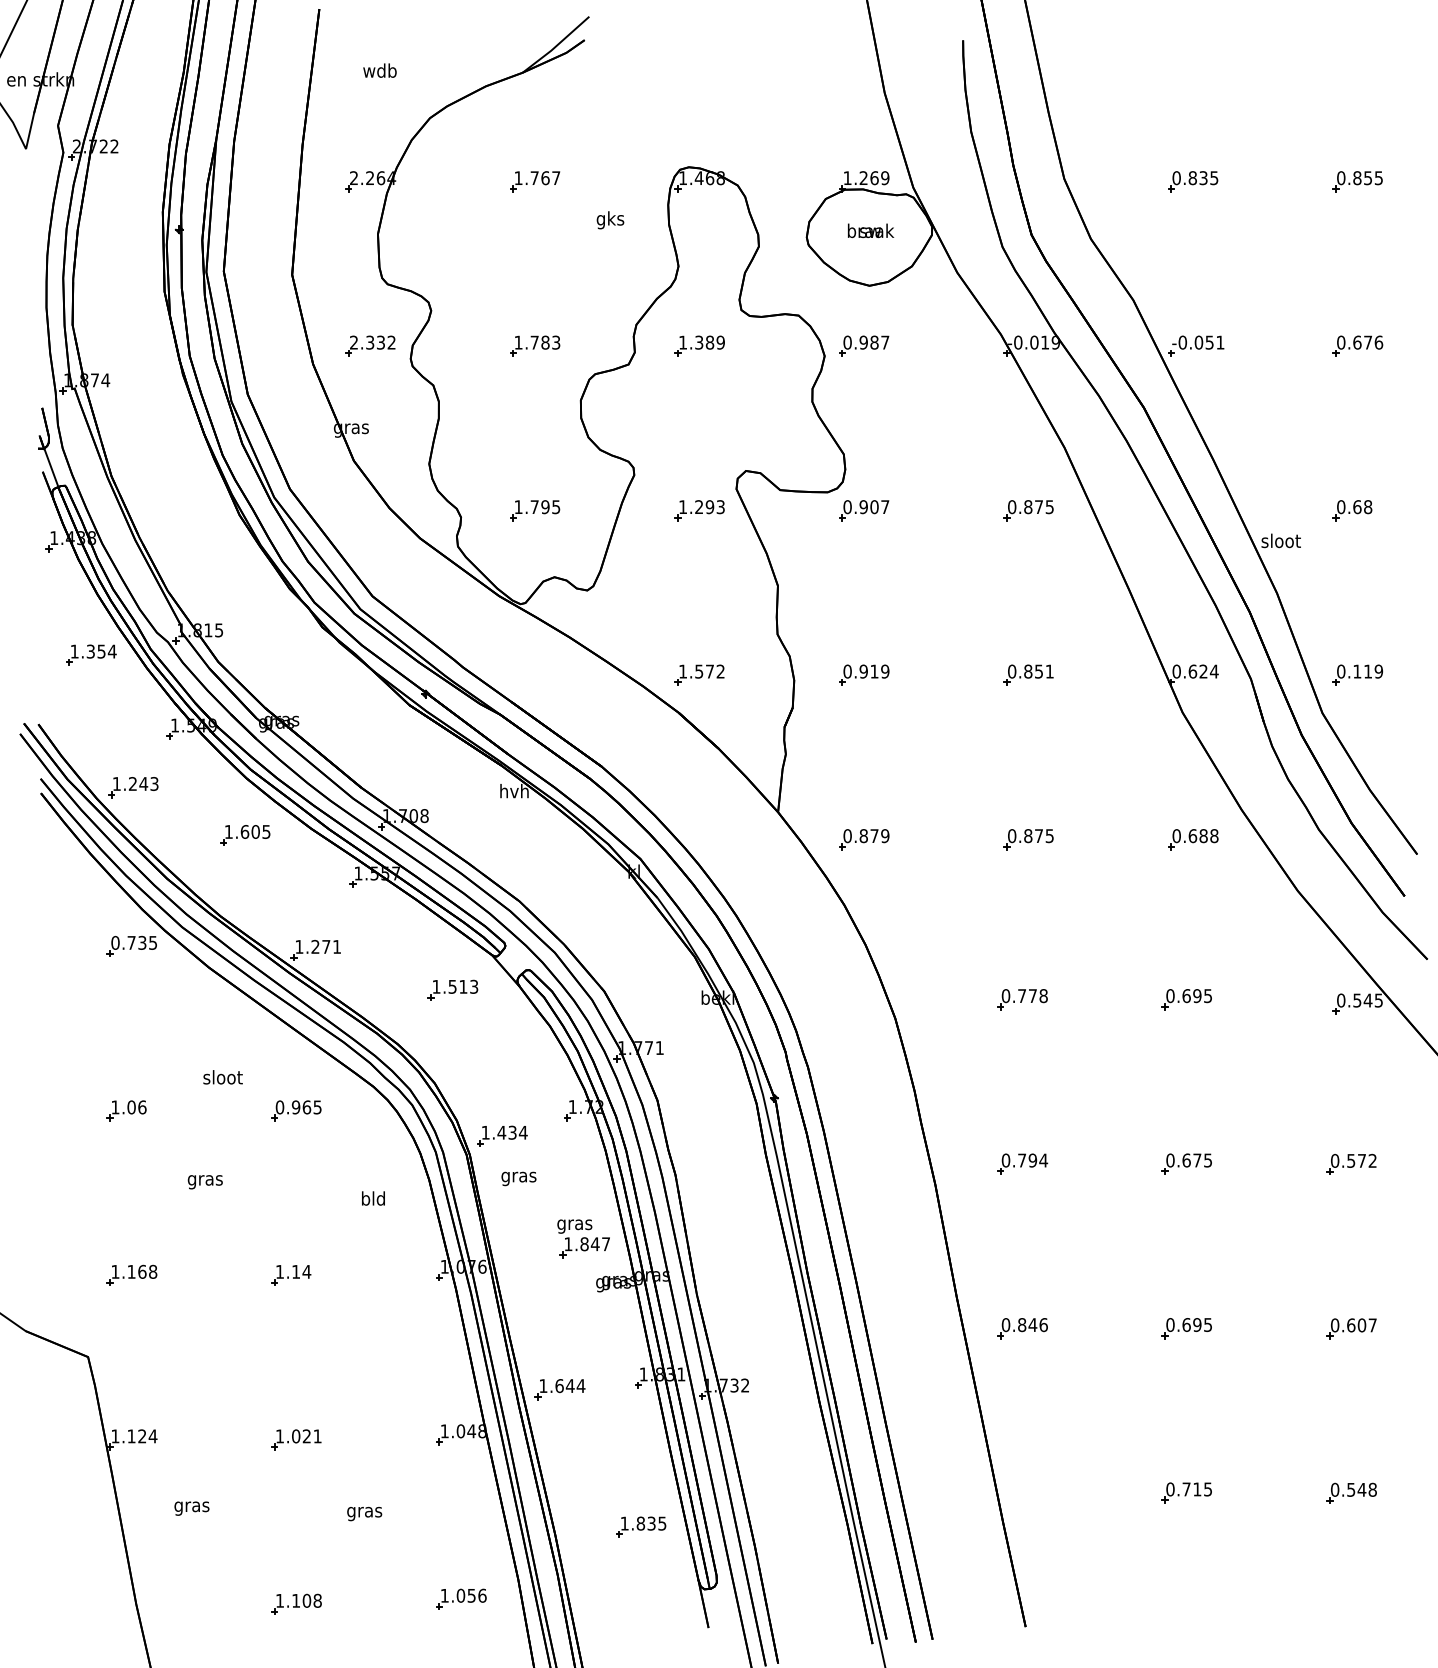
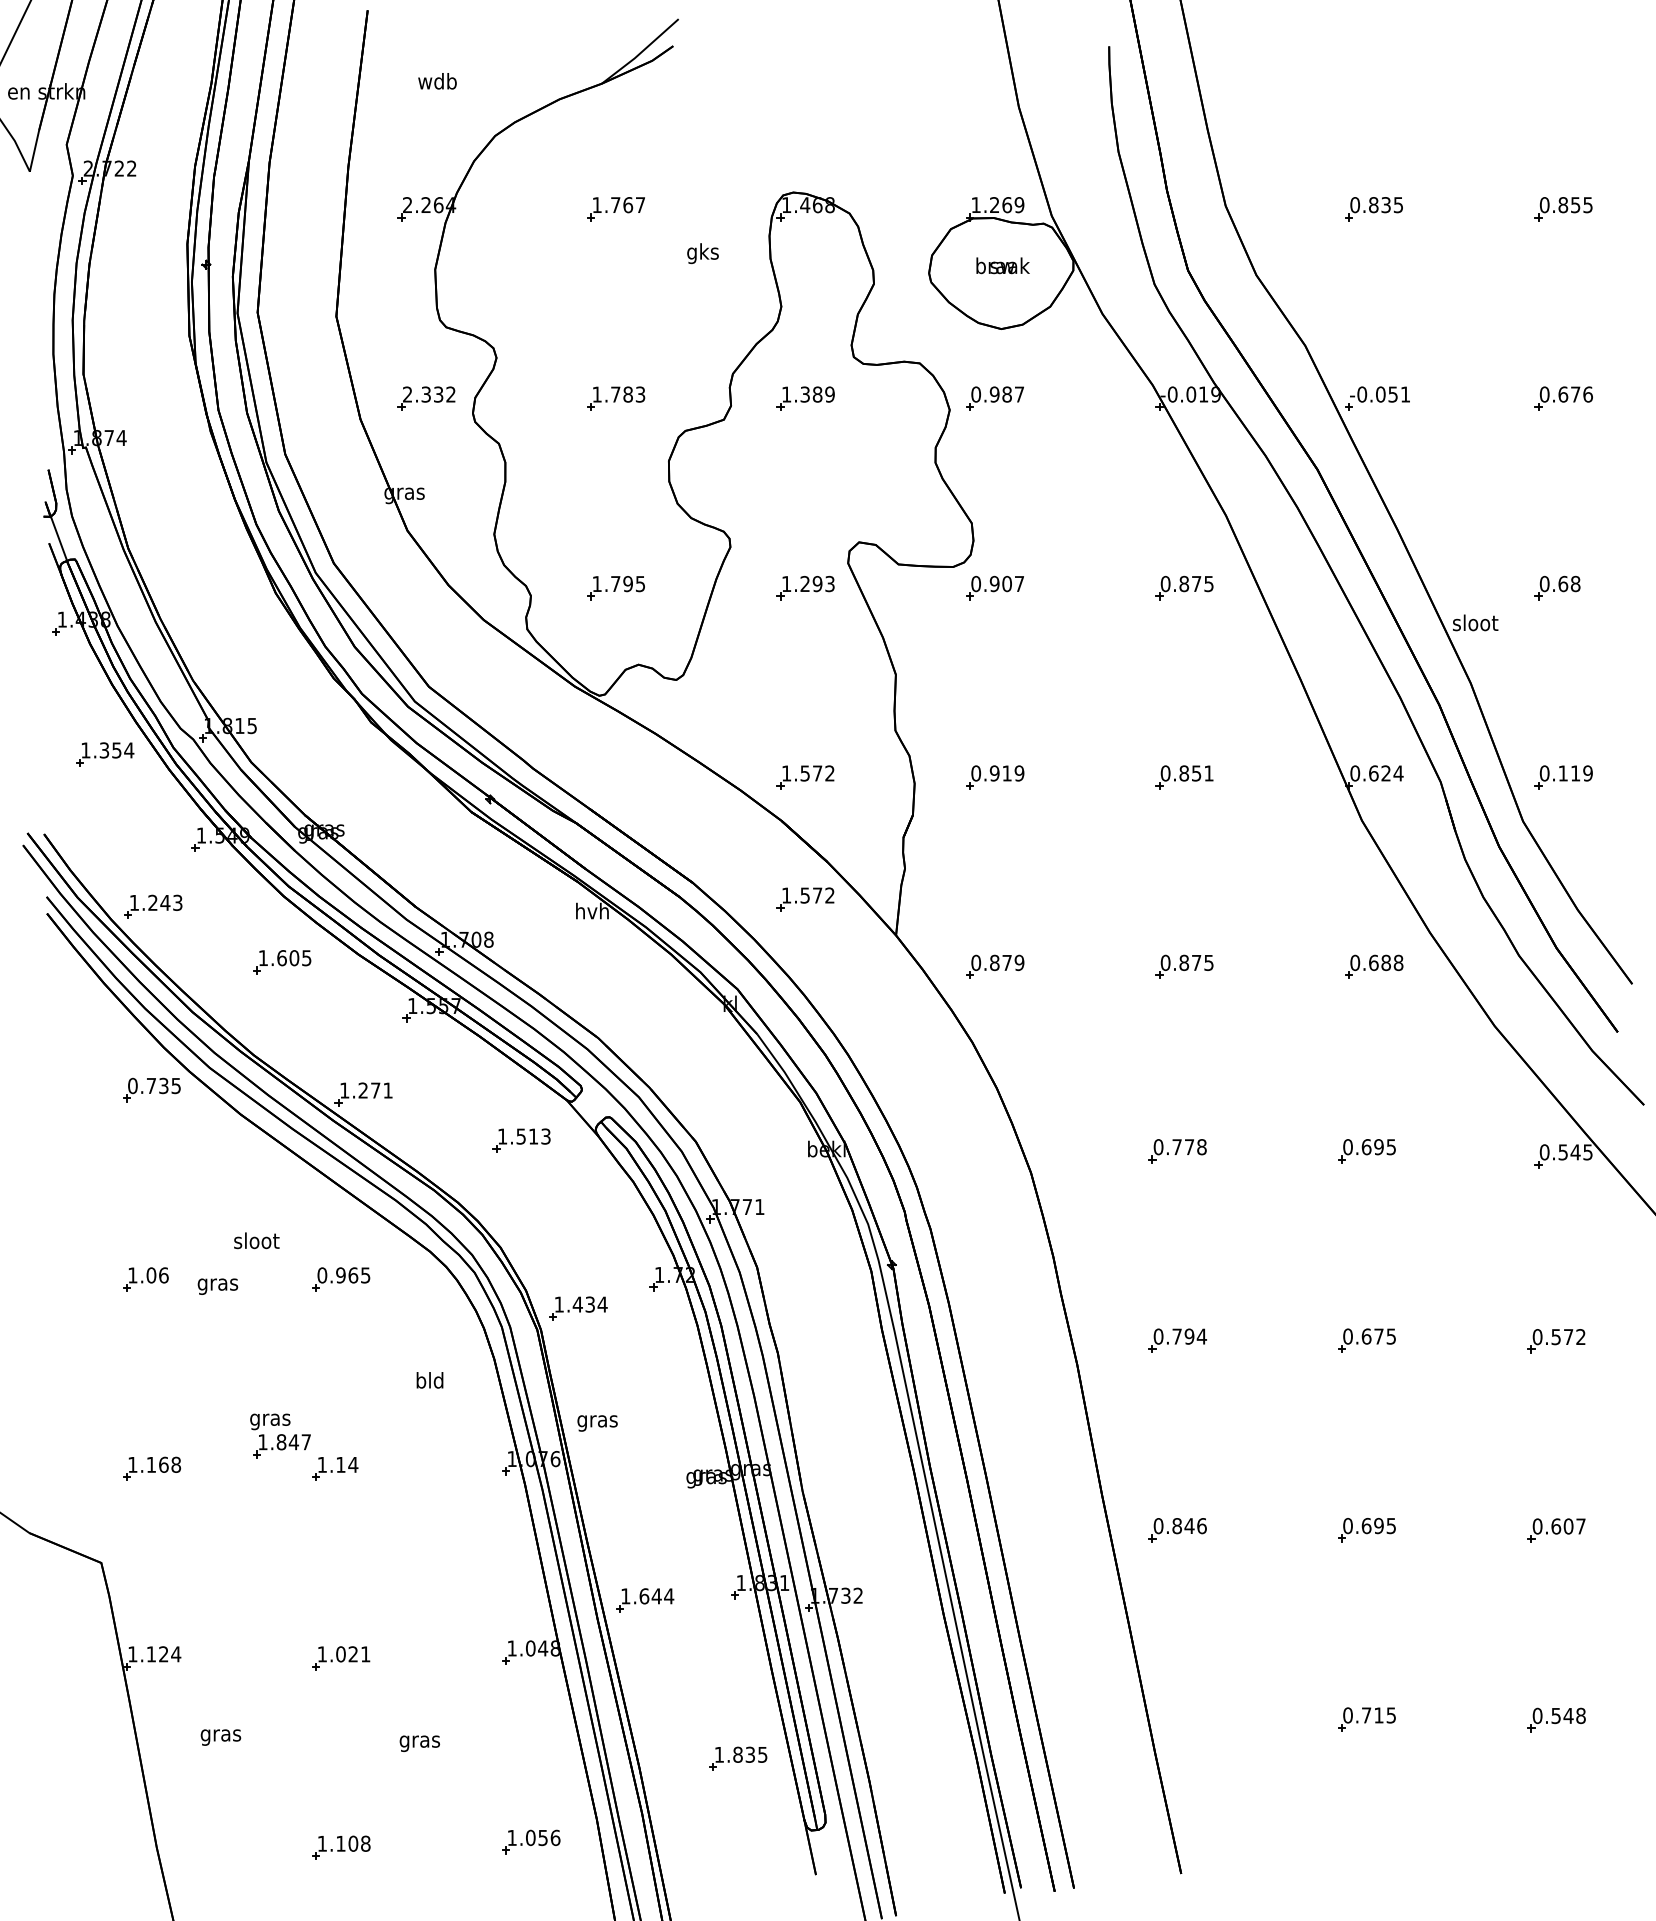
part: (699, 780) -> (805, 898), added
text: (518, 1178) -> (597, 1422), moved
text: (204, 1182) -> (216, 1287), moved
part: (583, 1238) -> (280, 1435), moved

